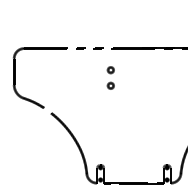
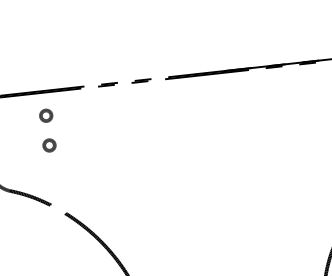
part: (110, 77) -> (47, 129), moved

